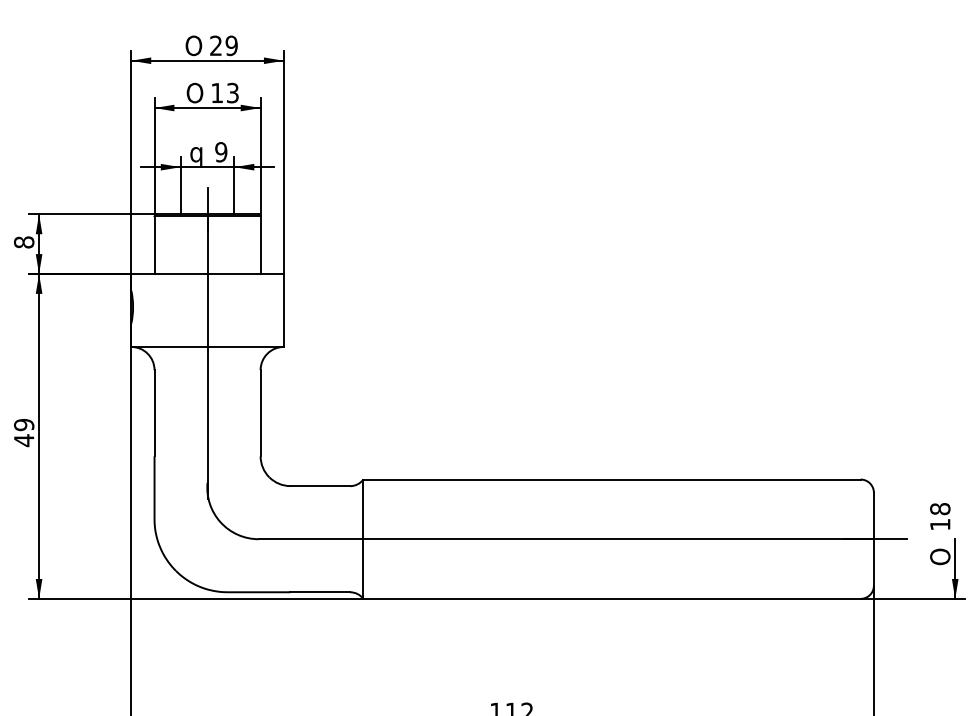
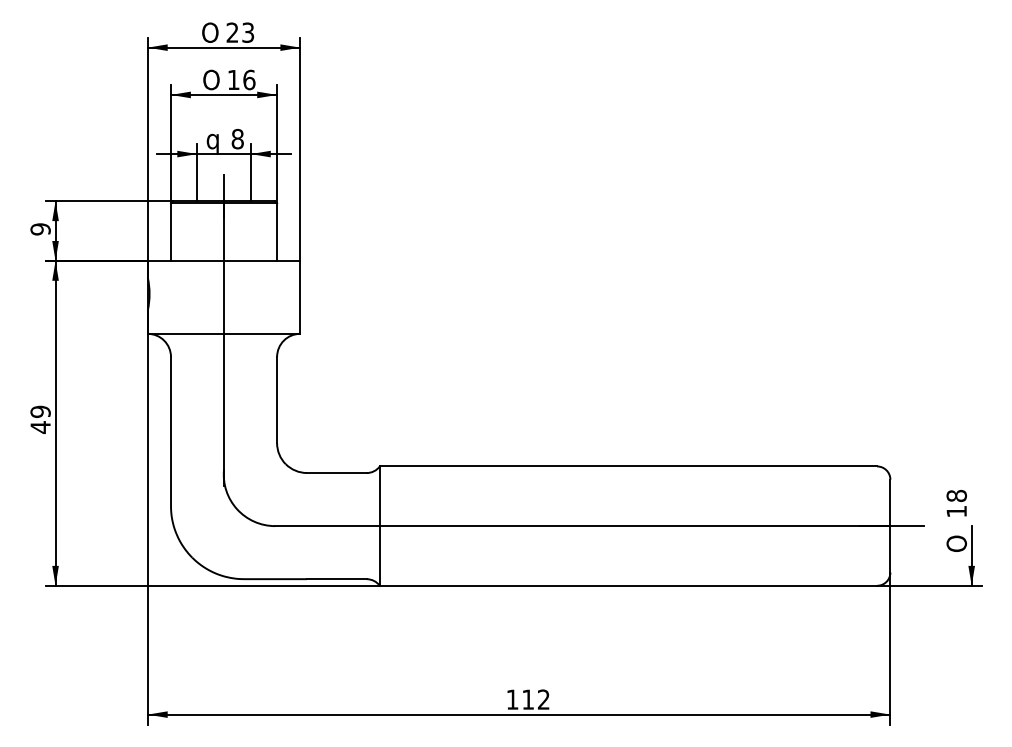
text: (232, 45) -> (248, 32), 29 -> 23
text: (233, 92) -> (249, 79), 13 -> 16
text: (221, 152) -> (237, 139), 9 -> 8
text: (24, 242) -> (40, 229), 8 -> 9

